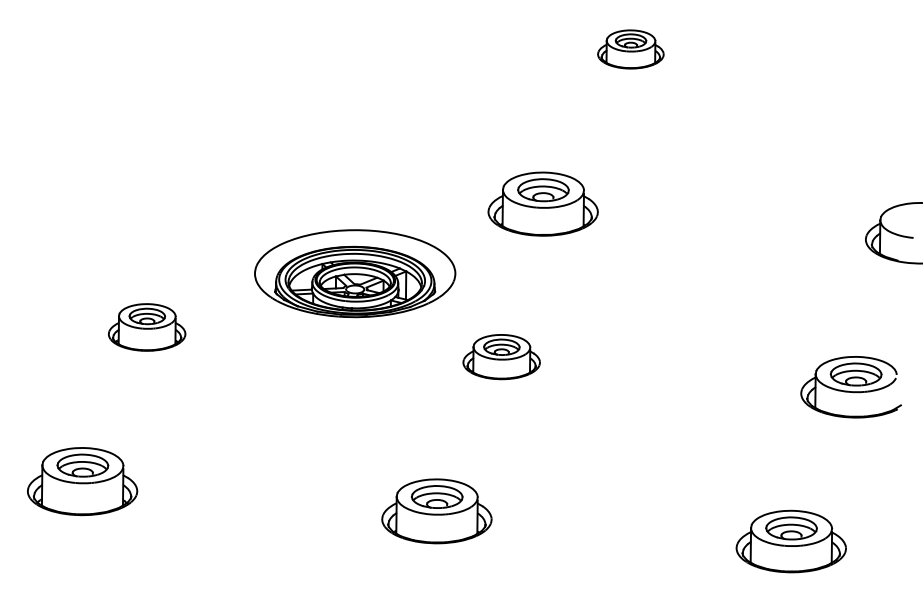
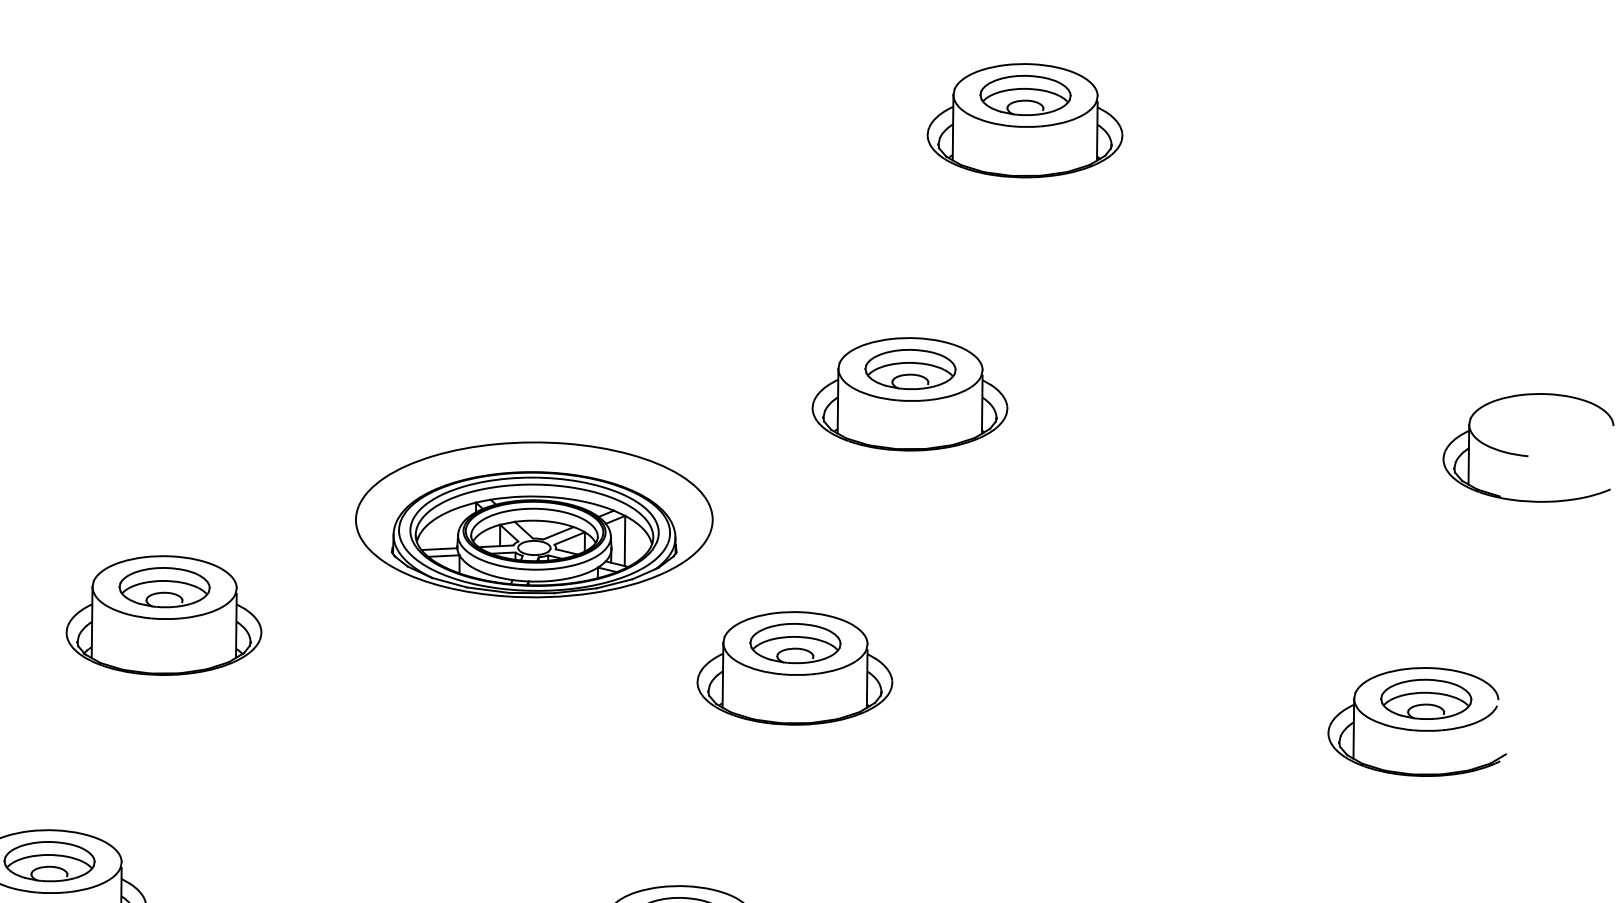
part: (630, 49) -> (1024, 120), size x1.67
part: (542, 203) -> (908, 393), moved
part: (146, 327) -> (162, 615), size x1.43
part: (501, 356) -> (794, 667), size x1.43

